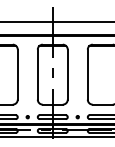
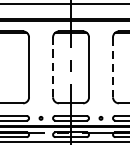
line: (37, 74) -> (52, 67), solid -> dashed
line: (87, 74) -> (112, 67), solid -> dashed

